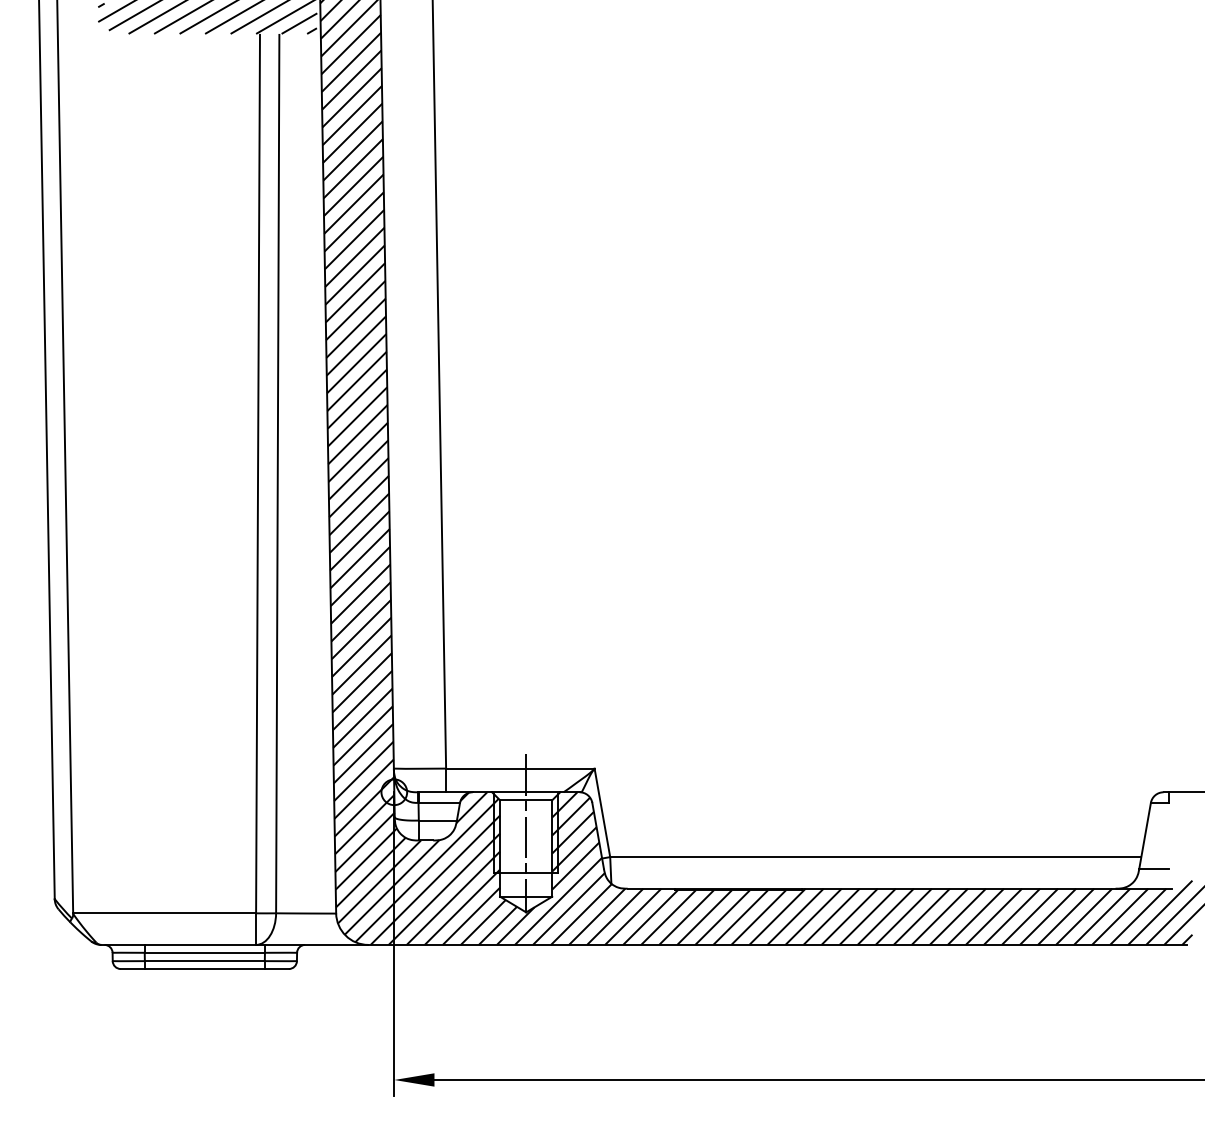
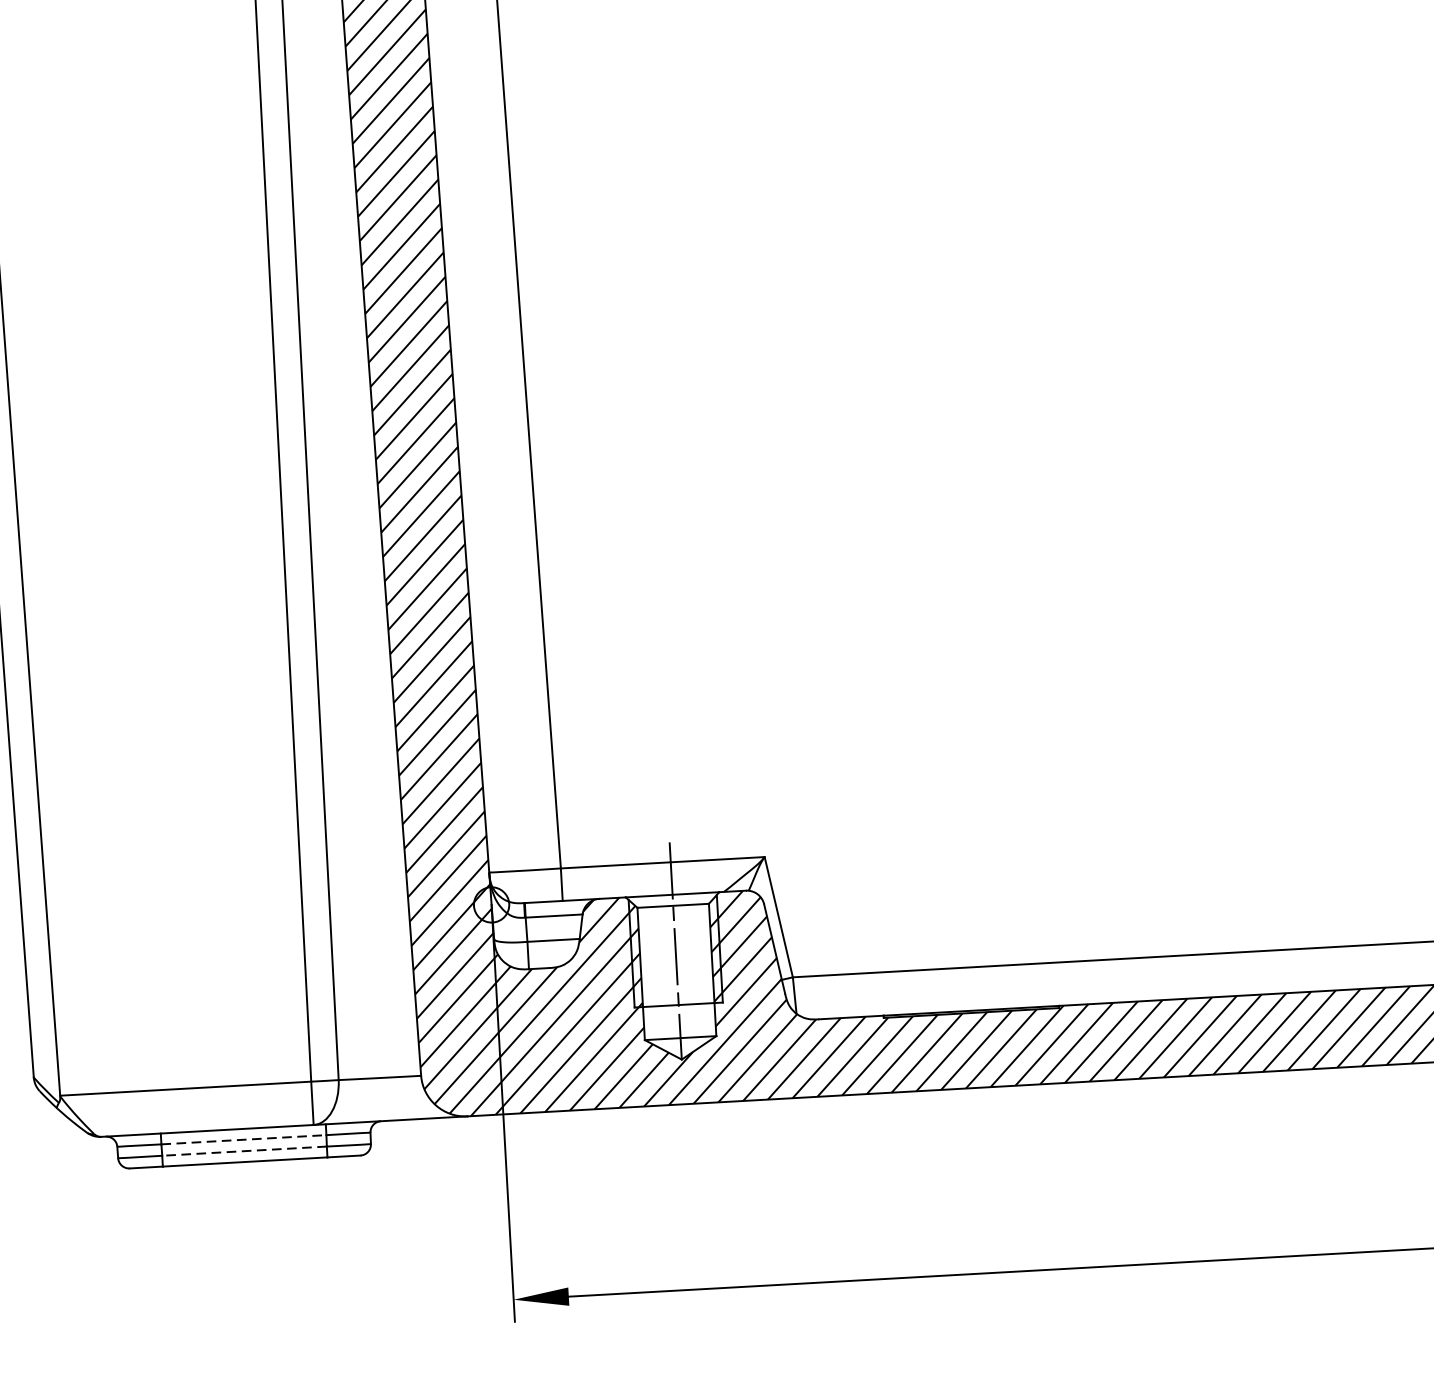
line: (205, 952) -> (244, 1139), solid -> dashed
line: (204, 961) -> (244, 1151), solid -> dashed

